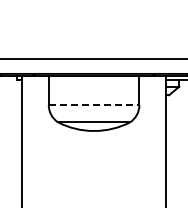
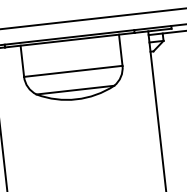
line: (94, 105) -> (73, 71), dashed -> solid

